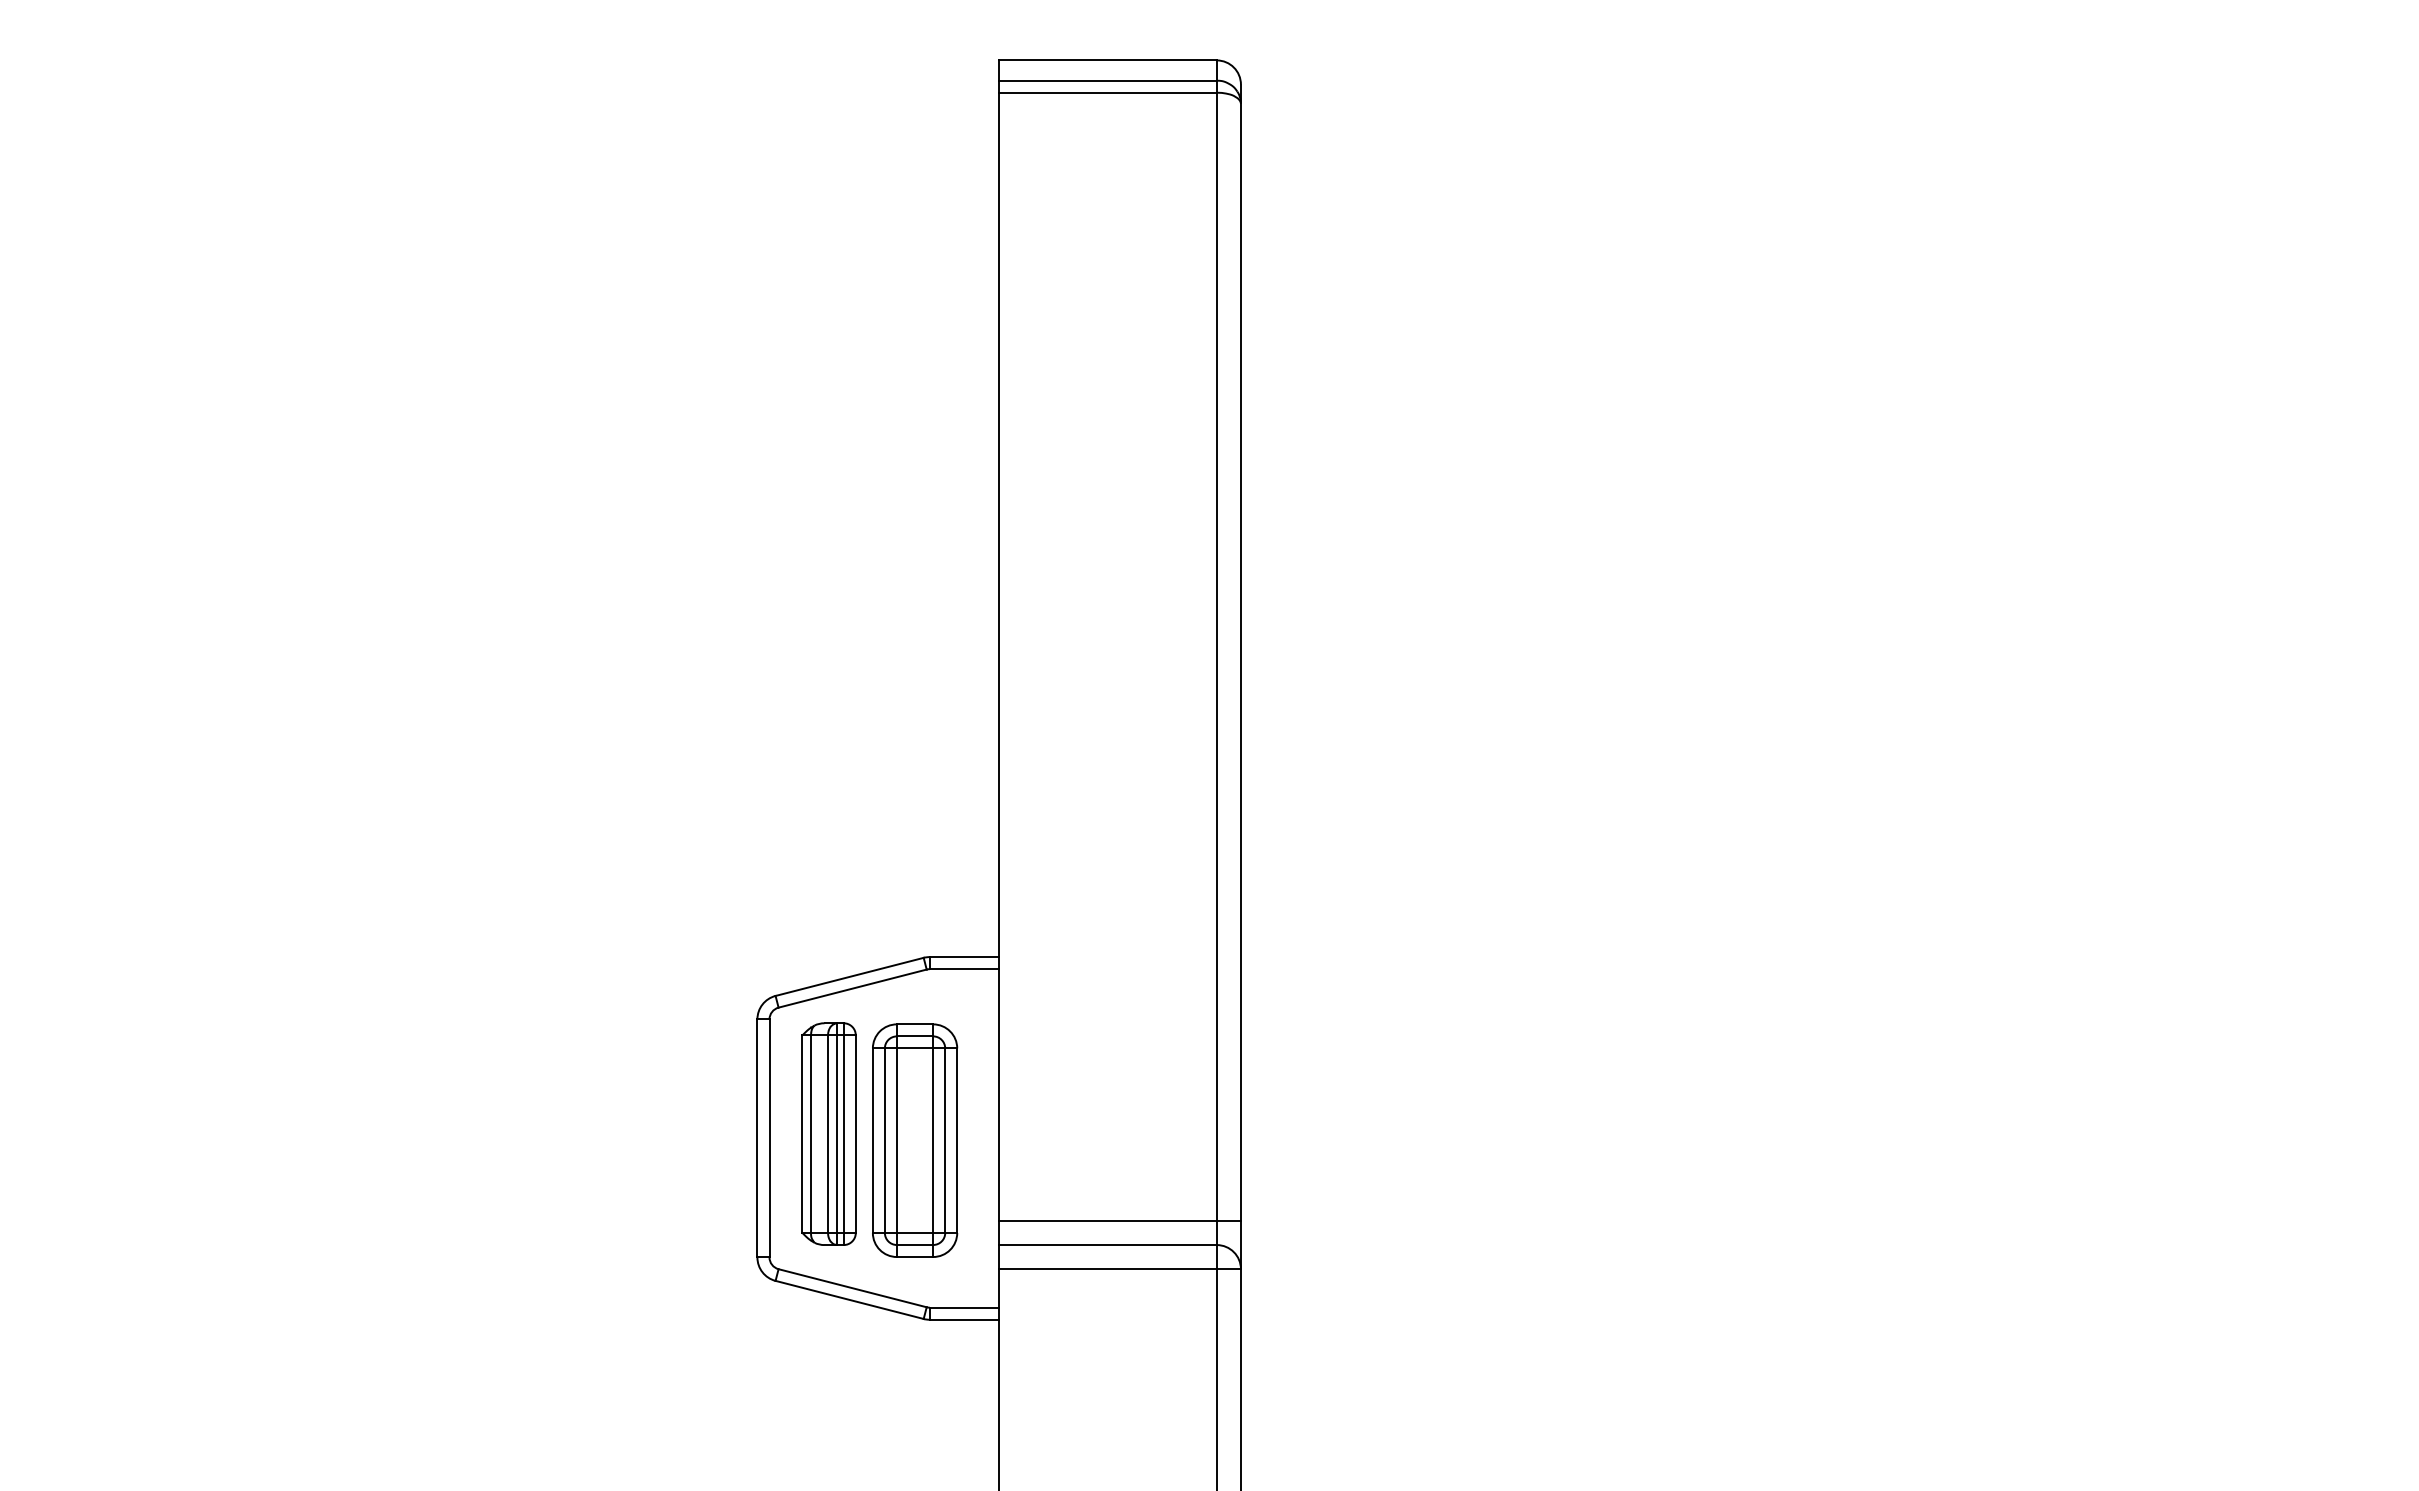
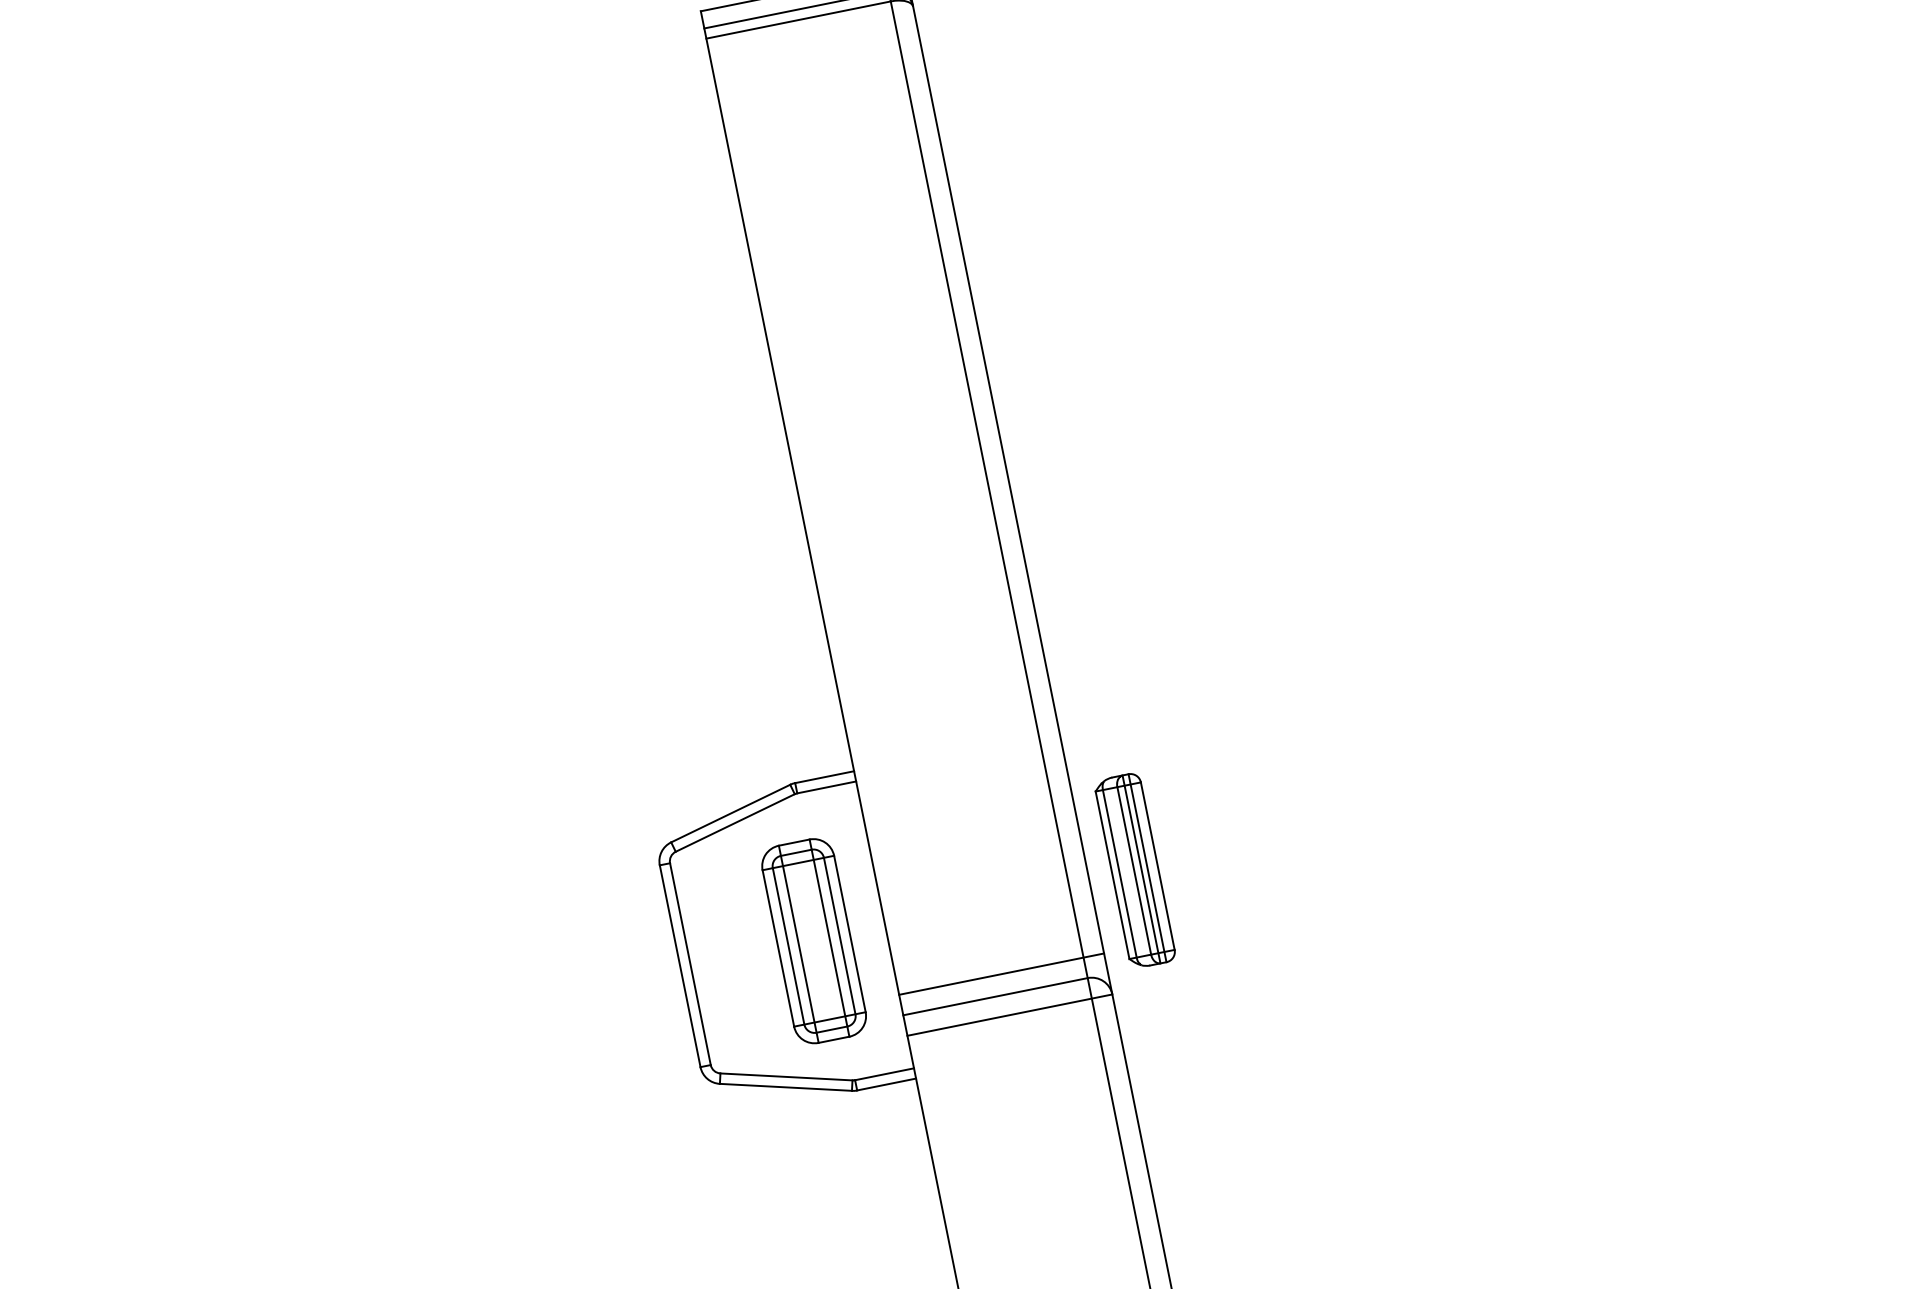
part: (828, 1133) -> (1134, 870), moved

